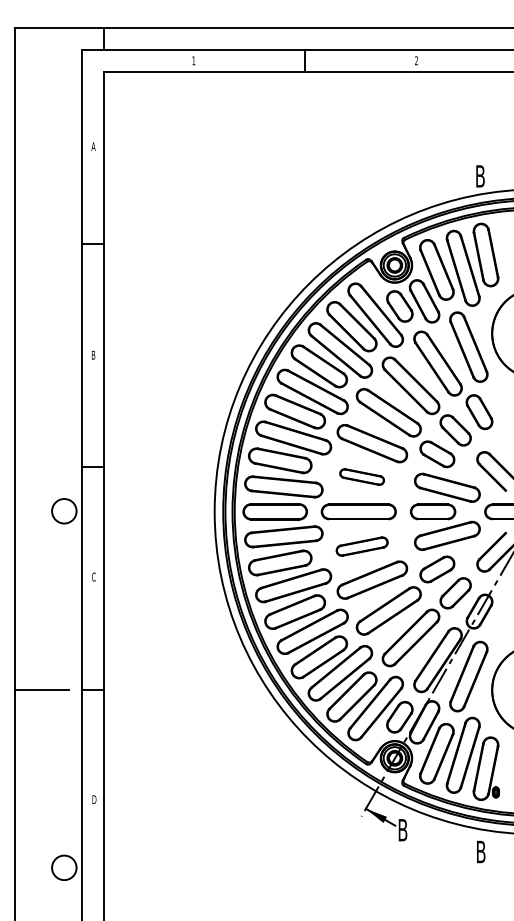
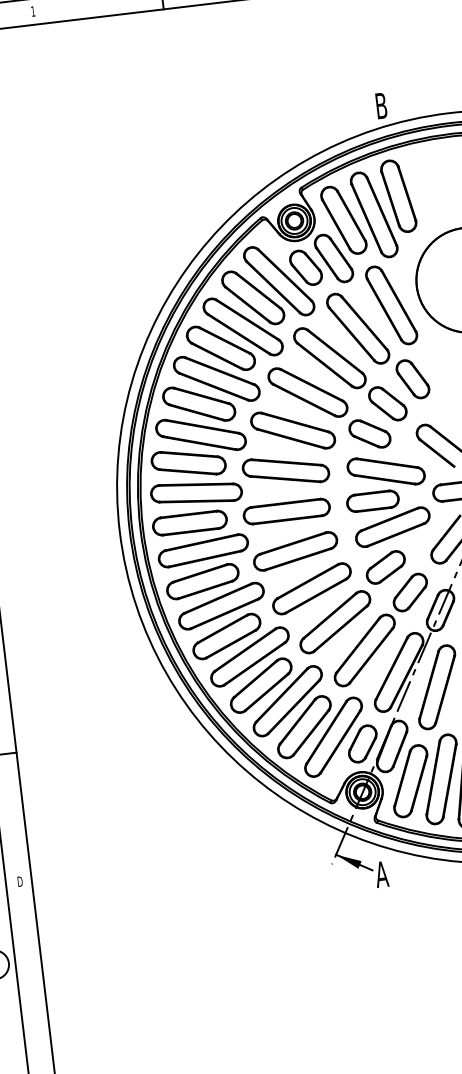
part: (361, 476) -> (285, 470), size x1.67
part: (361, 546) -> (294, 551), size x1.43
text: (402, 830) -> (381, 874), B -> A

